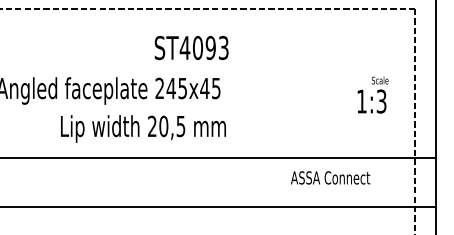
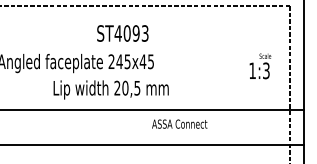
text: (191, 47) -> (122, 33), moved
text: (142, 128) -> (110, 89), moved
text: (330, 176) -> (179, 123), moved

